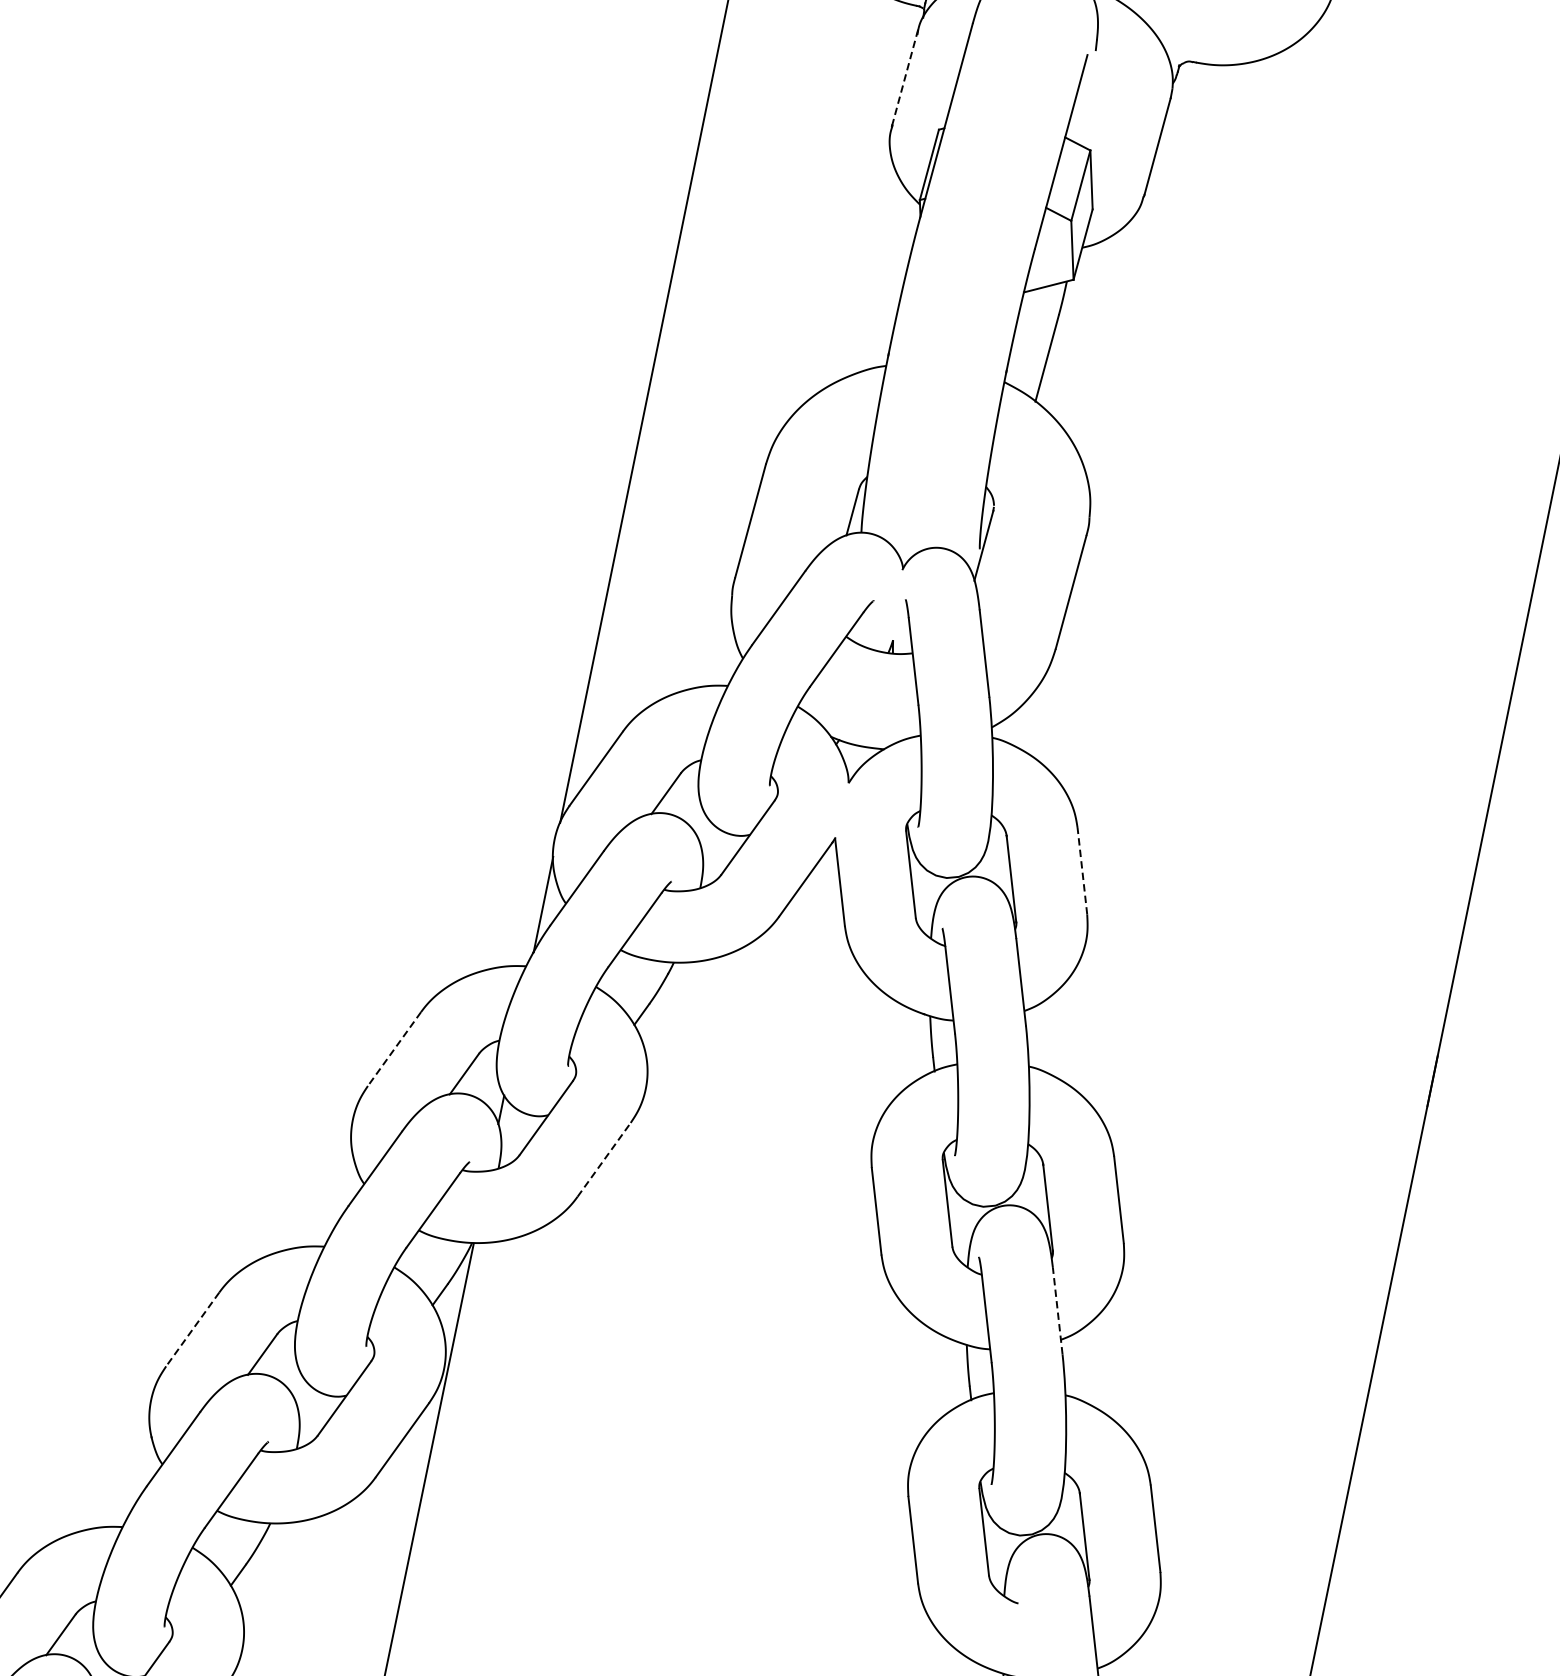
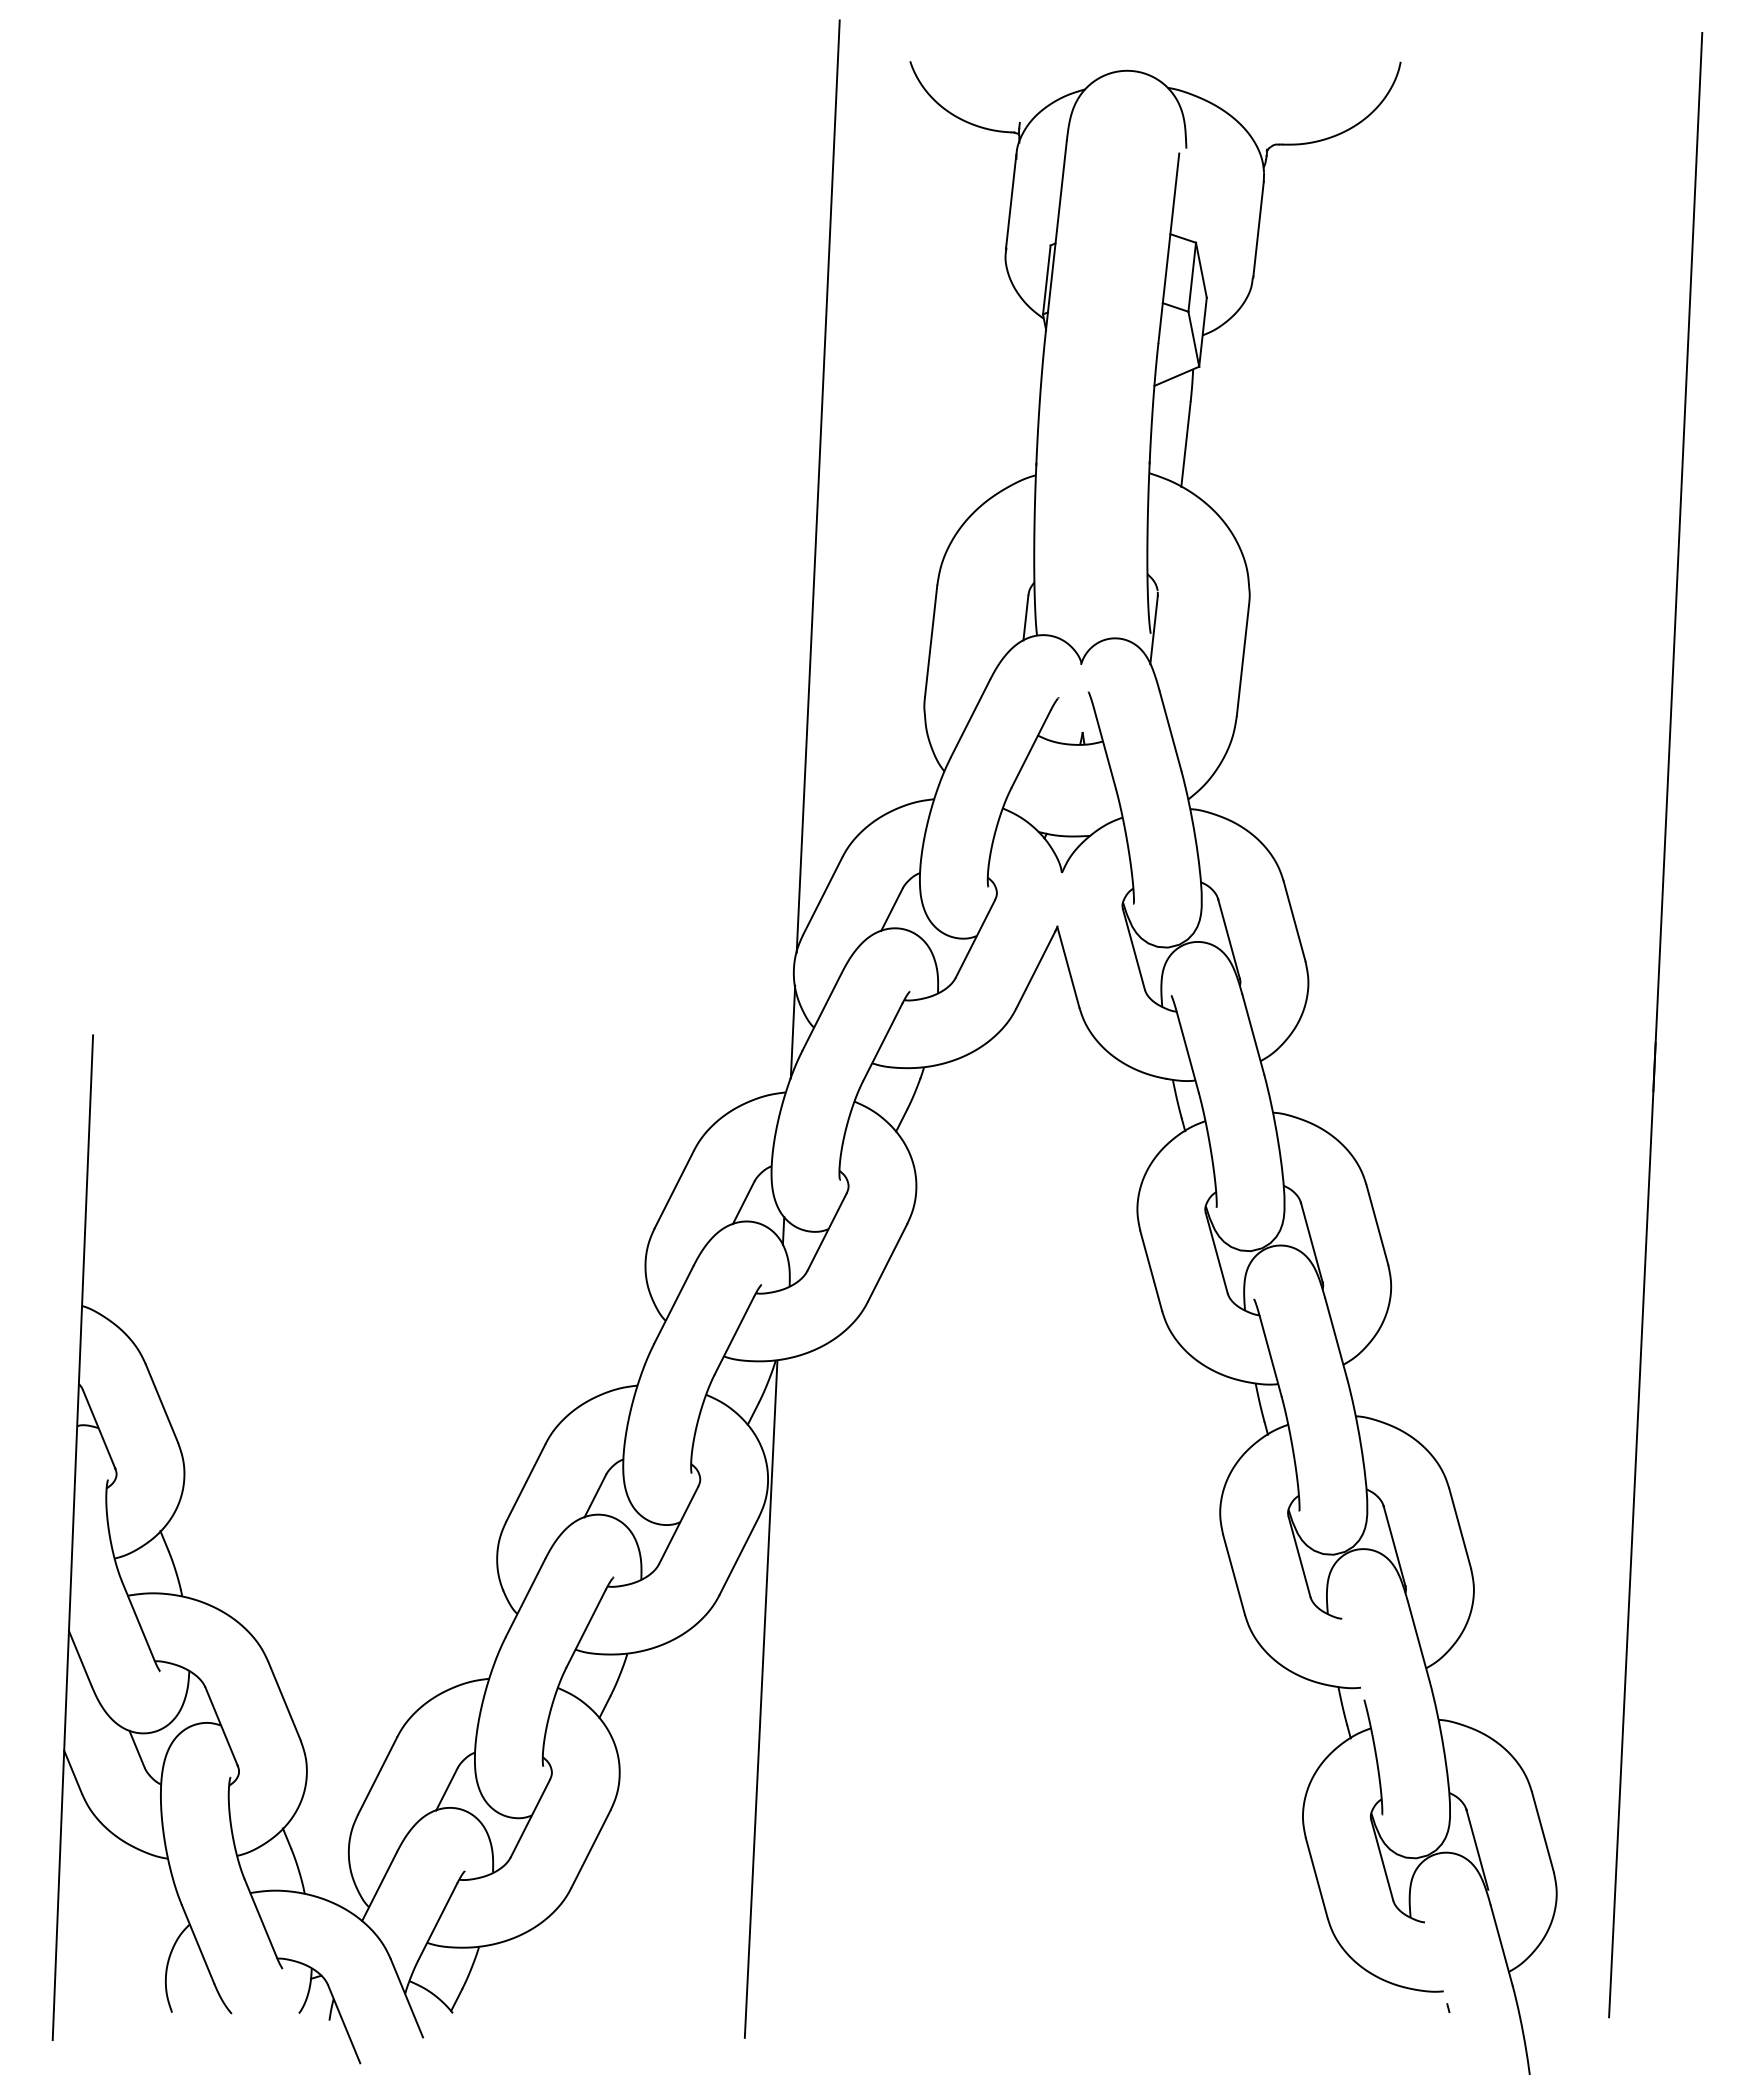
line: (905, 78) -> (1011, 202), dashed -> solid
line: (1082, 870) -> (1294, 920), dashed -> solid
line: (394, 1050) -> (674, 1190), dashed -> solid
line: (604, 1159) -> (887, 1262), dashed -> solid
line: (1057, 1310) -> (1335, 1337), dashed -> solid
line: (192, 1330) -> (525, 1483), dashed -> solid

